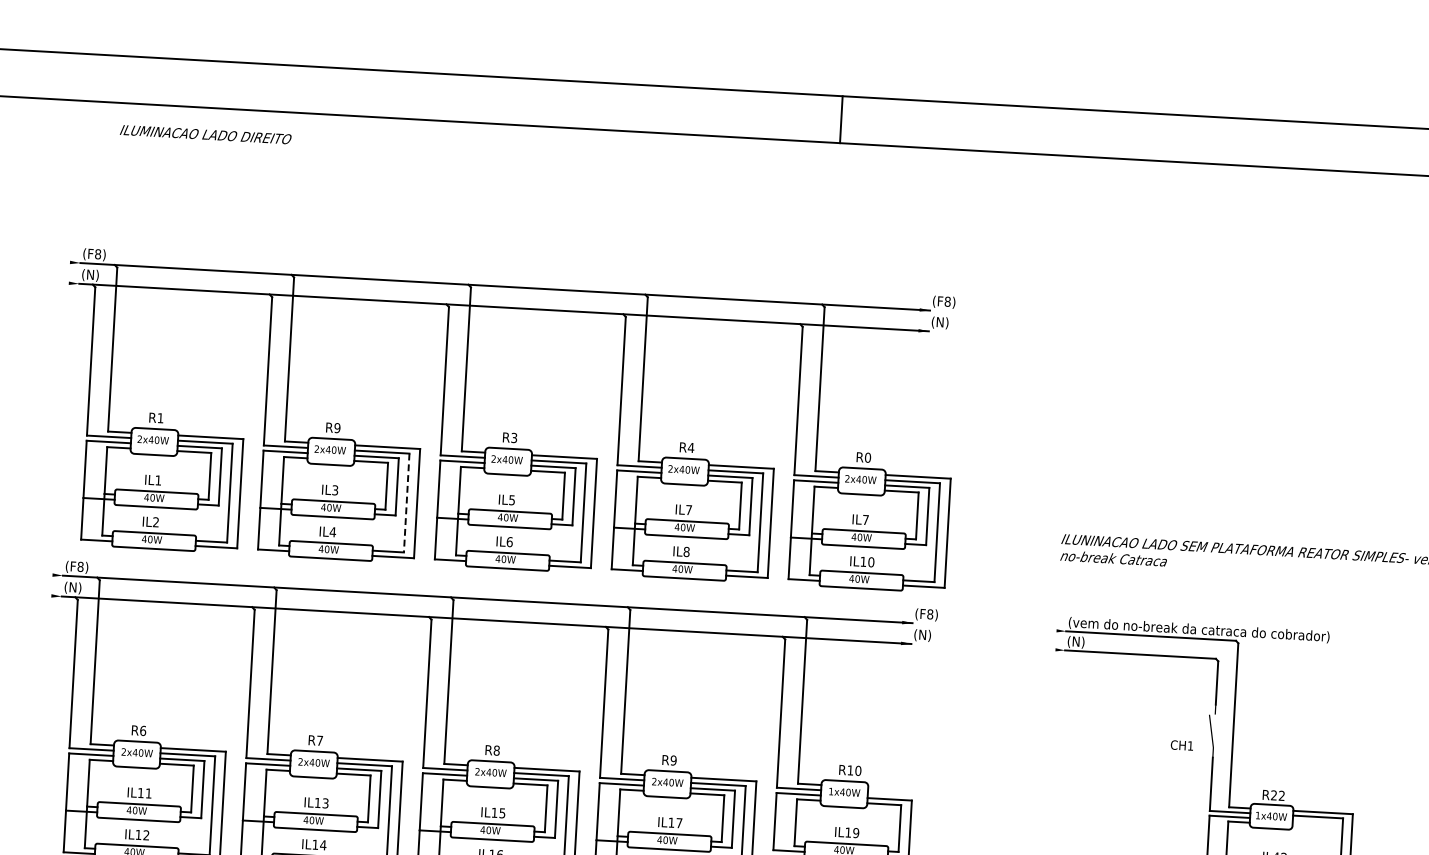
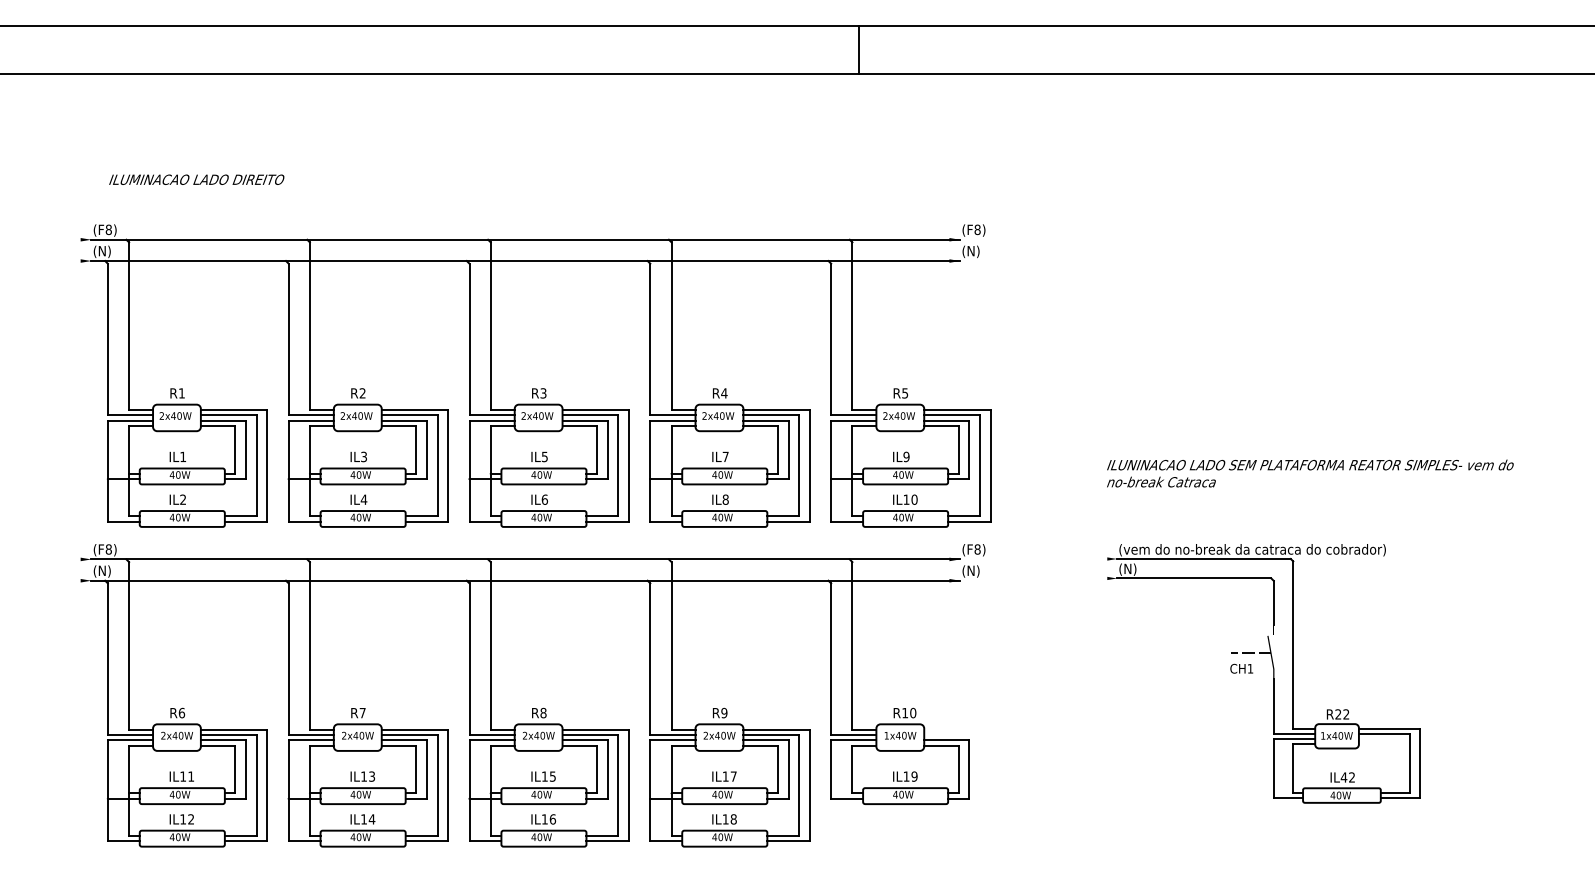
text: (205, 134) -> (196, 179), moved
text: (337, 428) -> (362, 393), R9 -> R2
text: (868, 457) -> (905, 393), R0 -> R5
line: (406, 502) -> (437, 465), dashed -> solid
text: (865, 519) -> (906, 456), IL7 -> IL9
line: (1191, 730) -> (1250, 652), added

